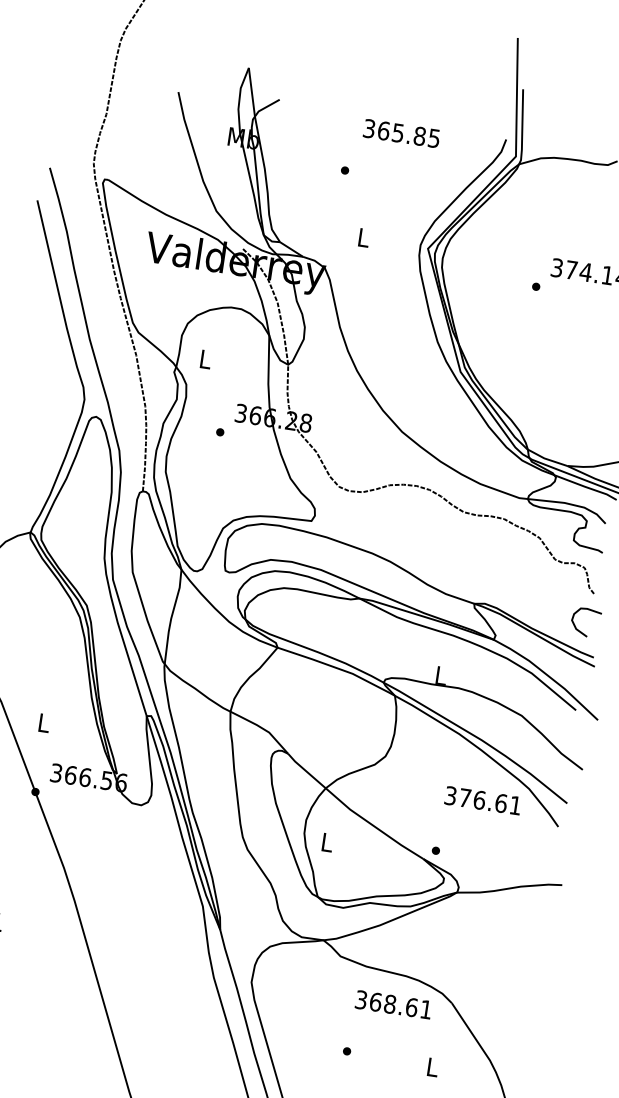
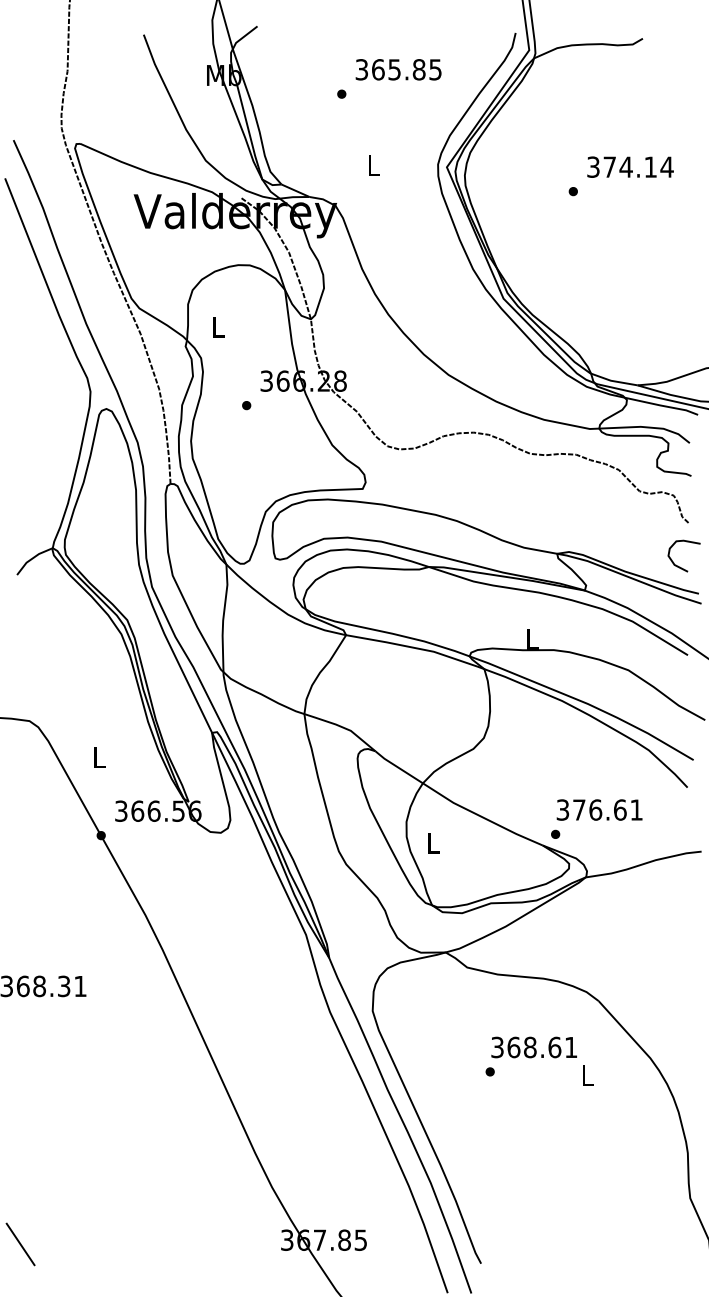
text: (401, 133) -> (398, 69), moved
text: (483, 800) -> (599, 809), moved
text: (393, 1004) -> (533, 1047), moved

